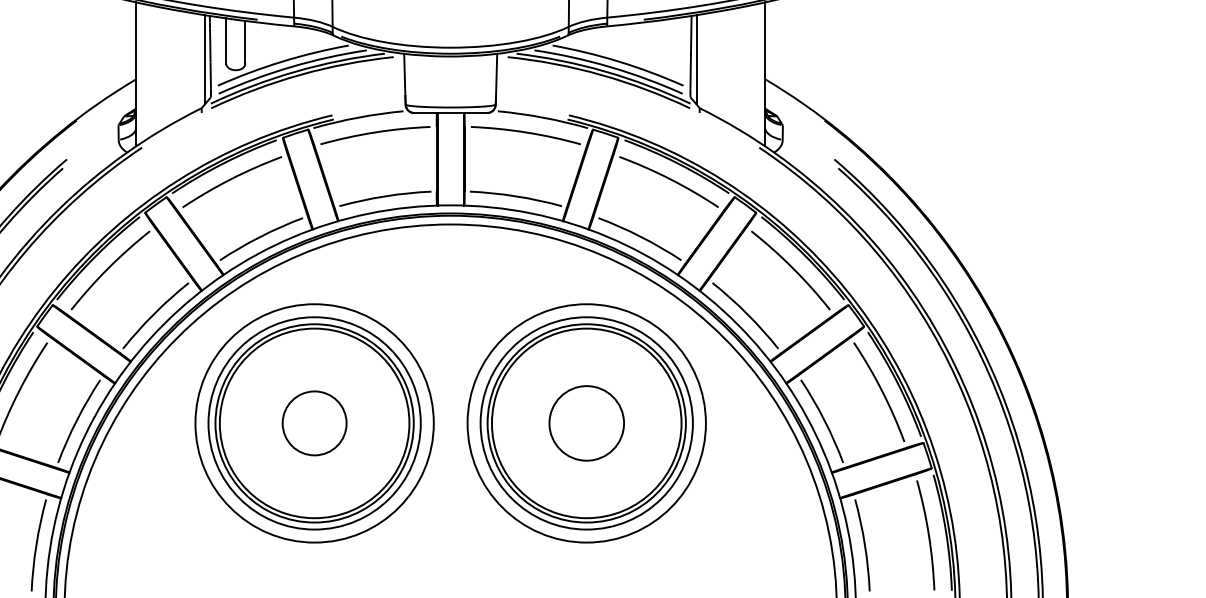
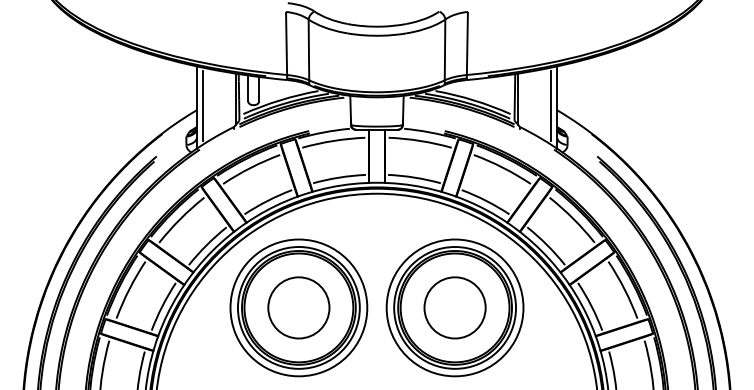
line: (146, 72) -> (202, 106), added
line: (754, 72) -> (551, 106), added
circle: (313, 422) -> (298, 307), size x1.67
circle: (585, 422) -> (454, 307), size x1.43

